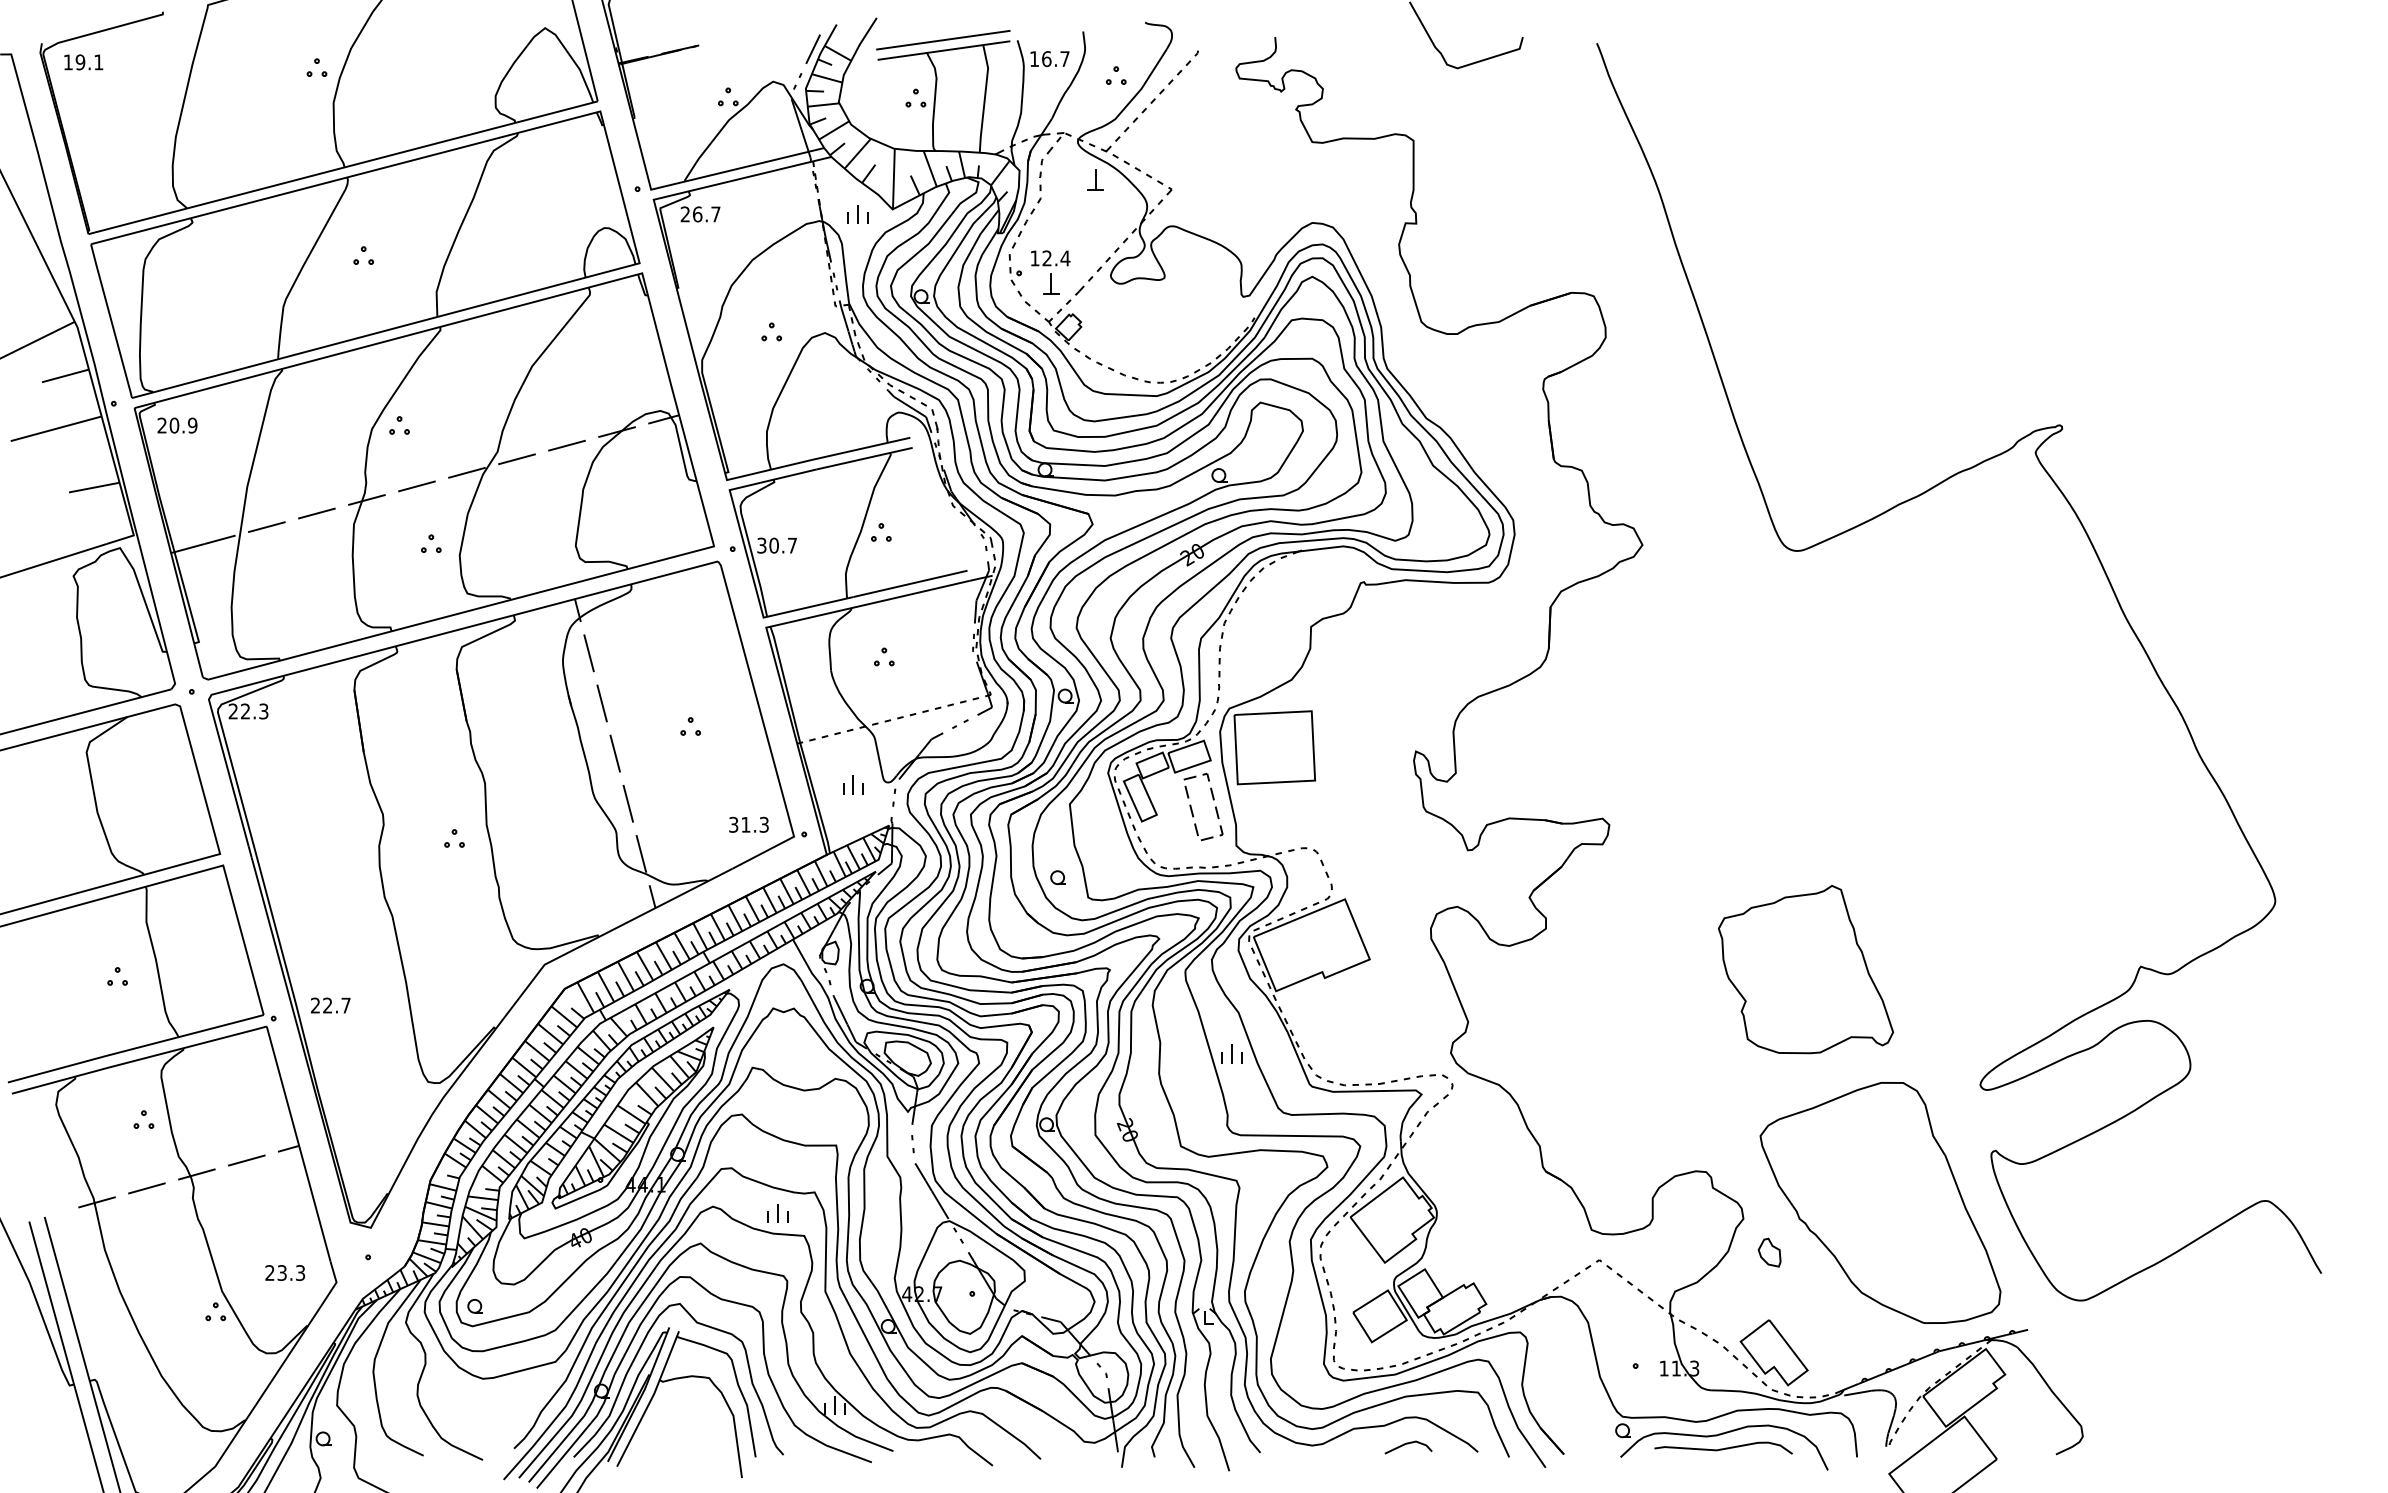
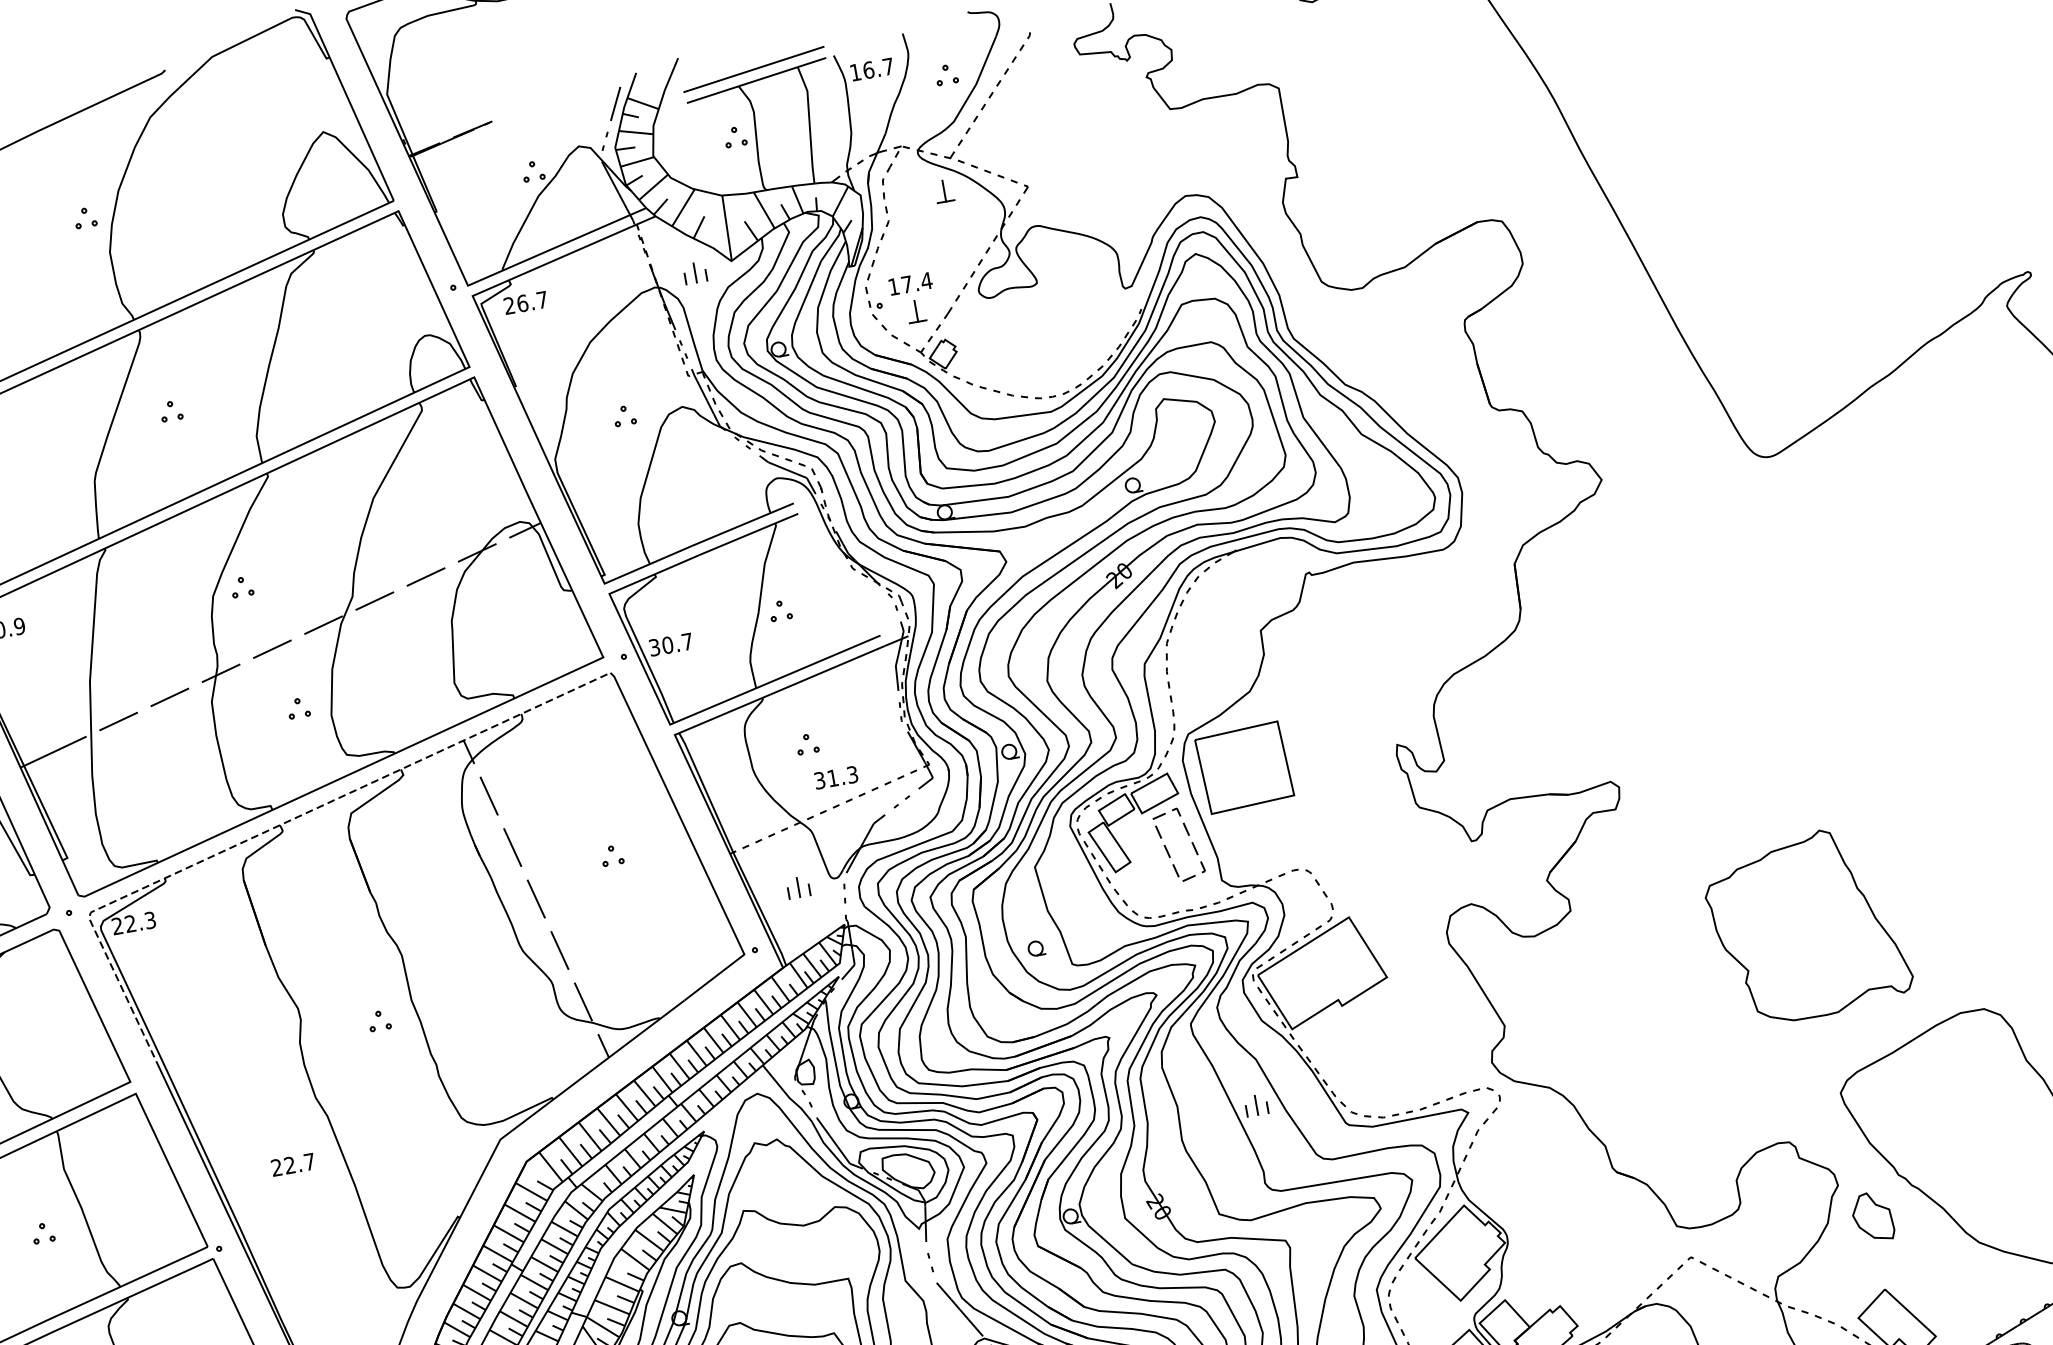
text: (1046, 258) -> (906, 284), 12.4 -> 17.4
line: (387, 648) -> (271, 829), solid -> dashed
text: (748, 824) -> (835, 777), moved
part: (1805, 969) -> (1806, 925), moved
text: (330, 1005) -> (292, 1164), moved
part: (1769, 1252) -> (1872, 1216), size x1.6

